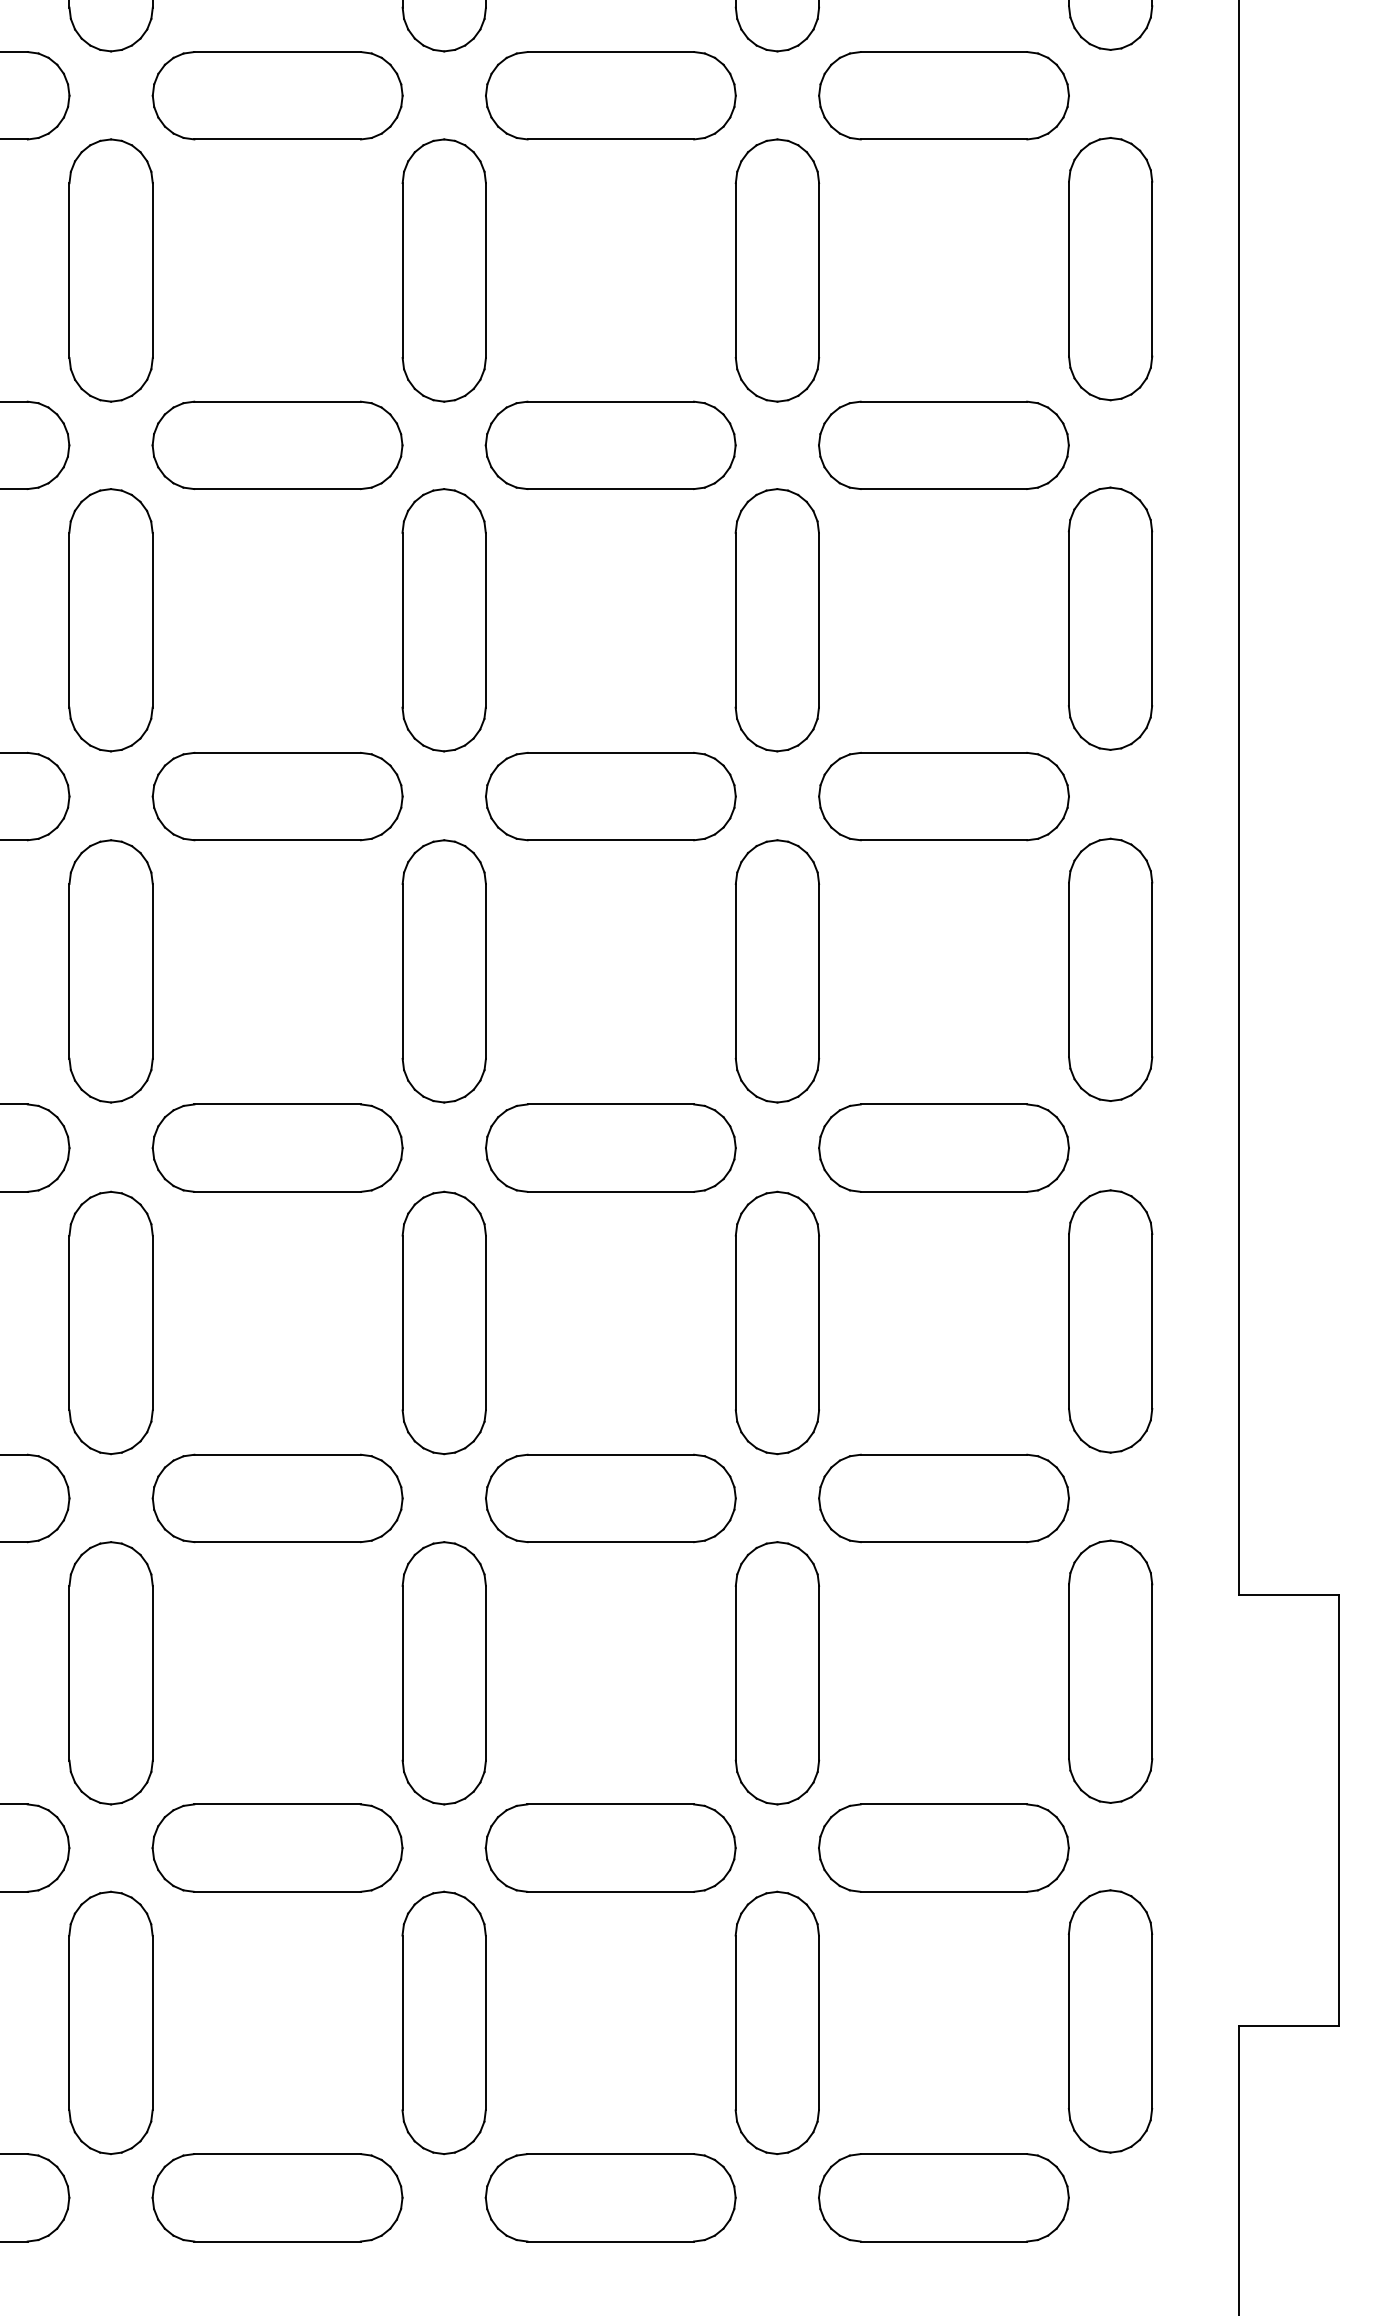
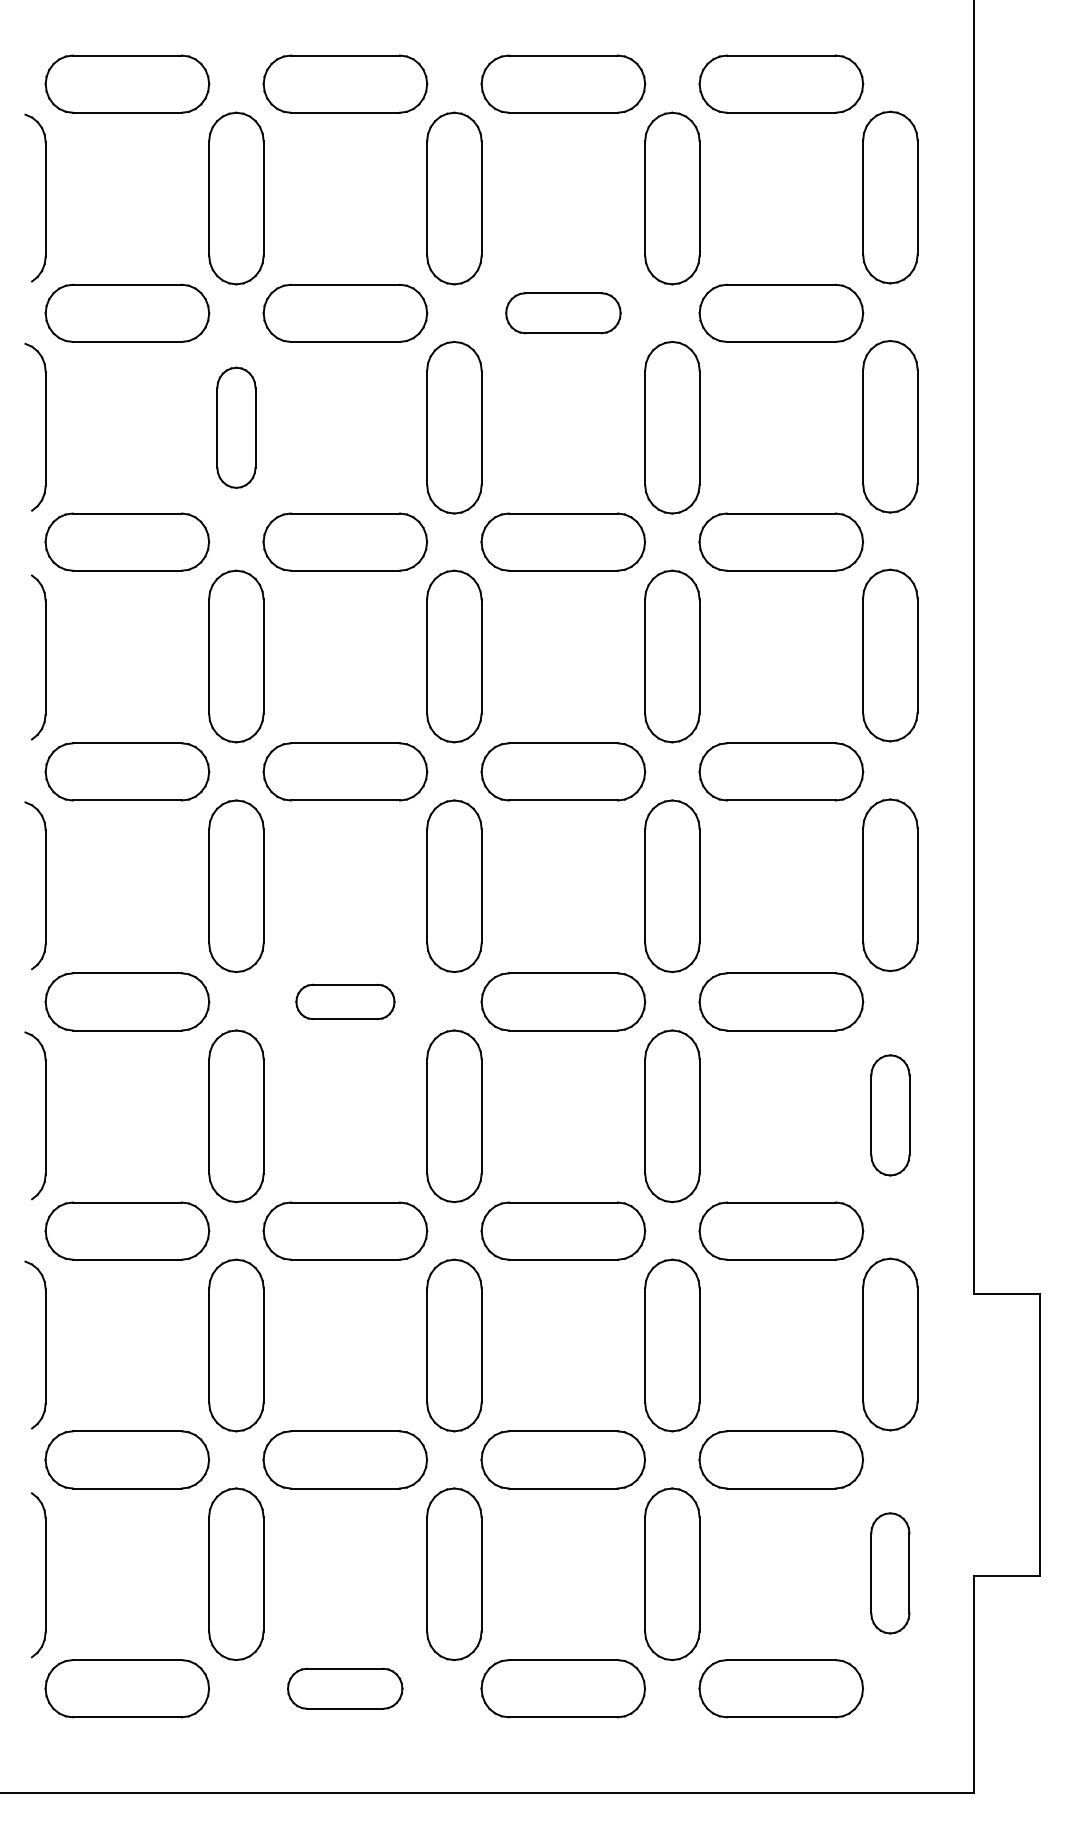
part: (611, 94) -> (563, 312), size x0.7
part: (111, 270) -> (236, 427), size x0.7
part: (277, 1147) -> (345, 1001), size x0.6
part: (1110, 1321) -> (890, 1115), size x0.7
part: (1110, 2021) -> (890, 1573), size x0.7
part: (276, 2197) -> (344, 1688), size x0.7

